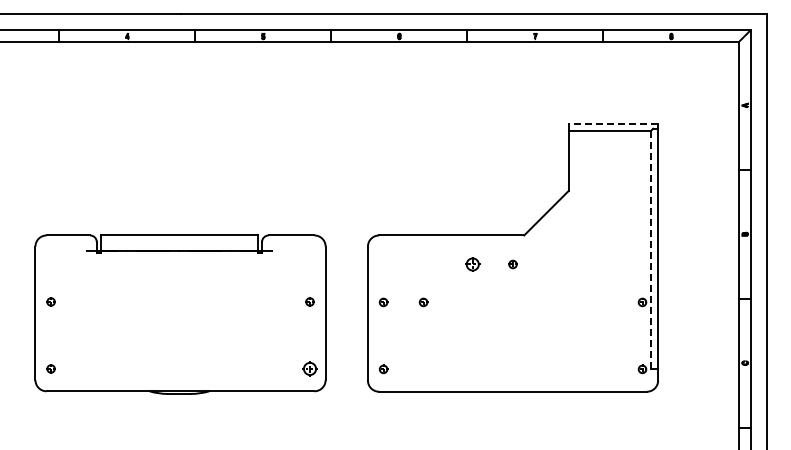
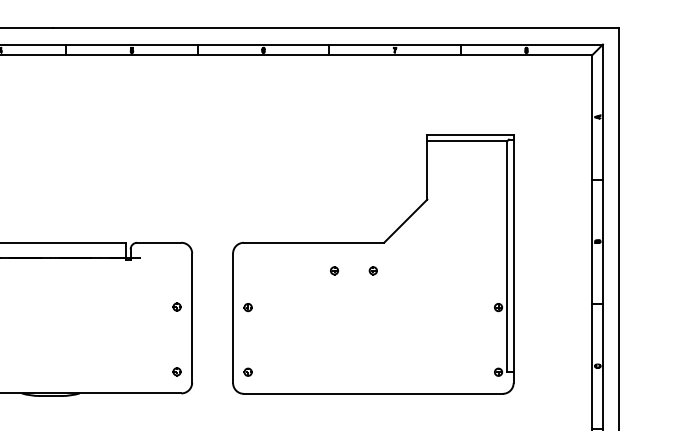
line: (613, 123) -> (470, 134), dashed -> solid
line: (651, 249) -> (507, 256), dashed -> solid
part: (472, 264) -> (334, 270), size x0.62
part: (423, 302) -> (286, 307), removed
part: (309, 368) -> (176, 371), size x0.62

